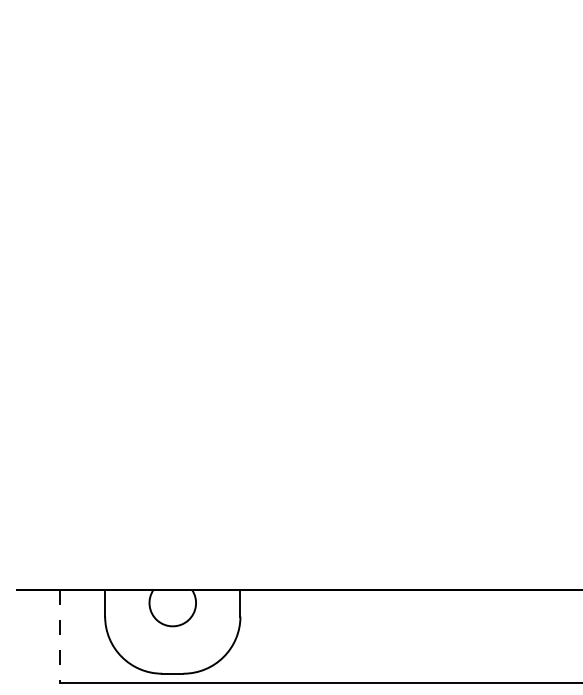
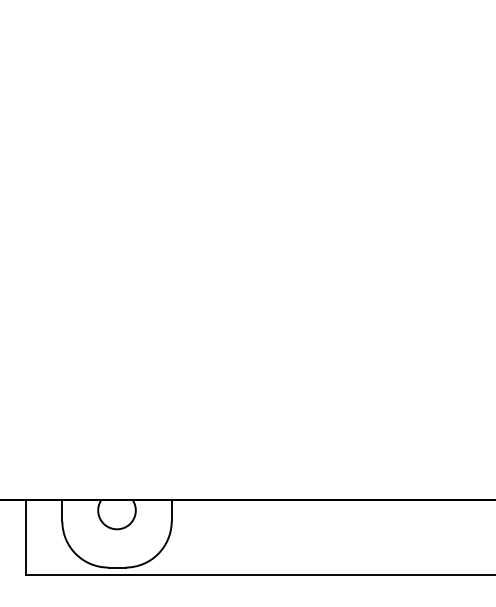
line: (59, 636) -> (25, 537), dashed -> solid

